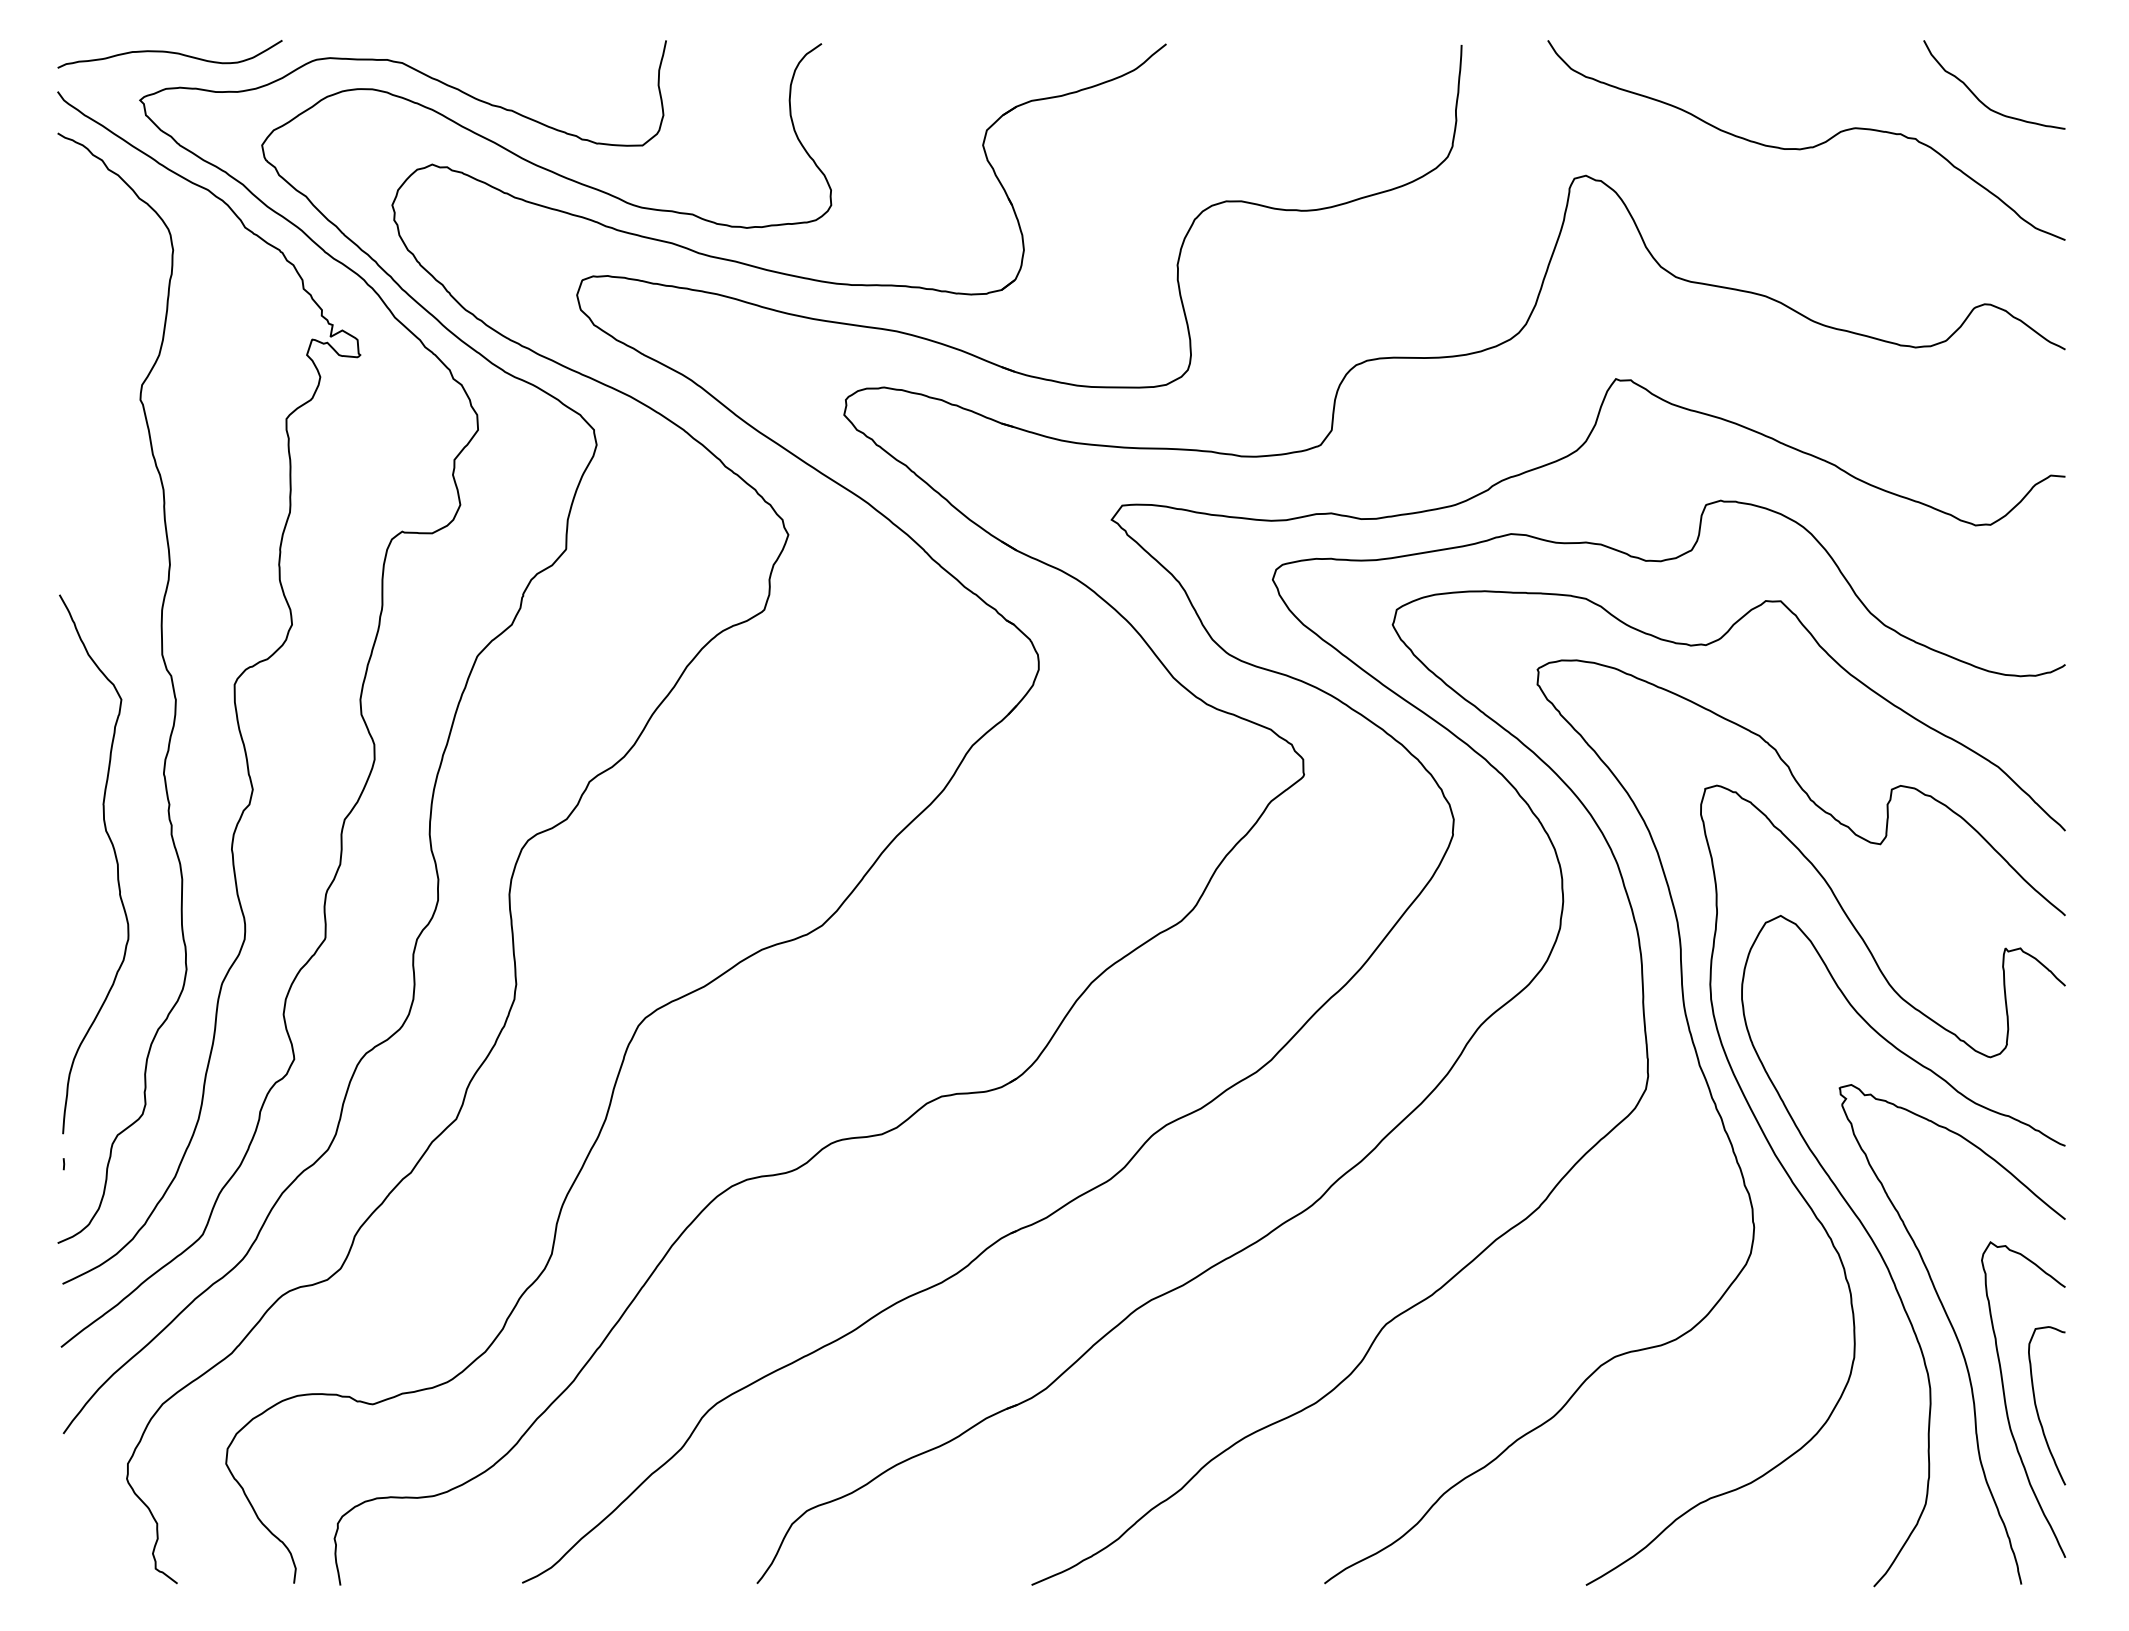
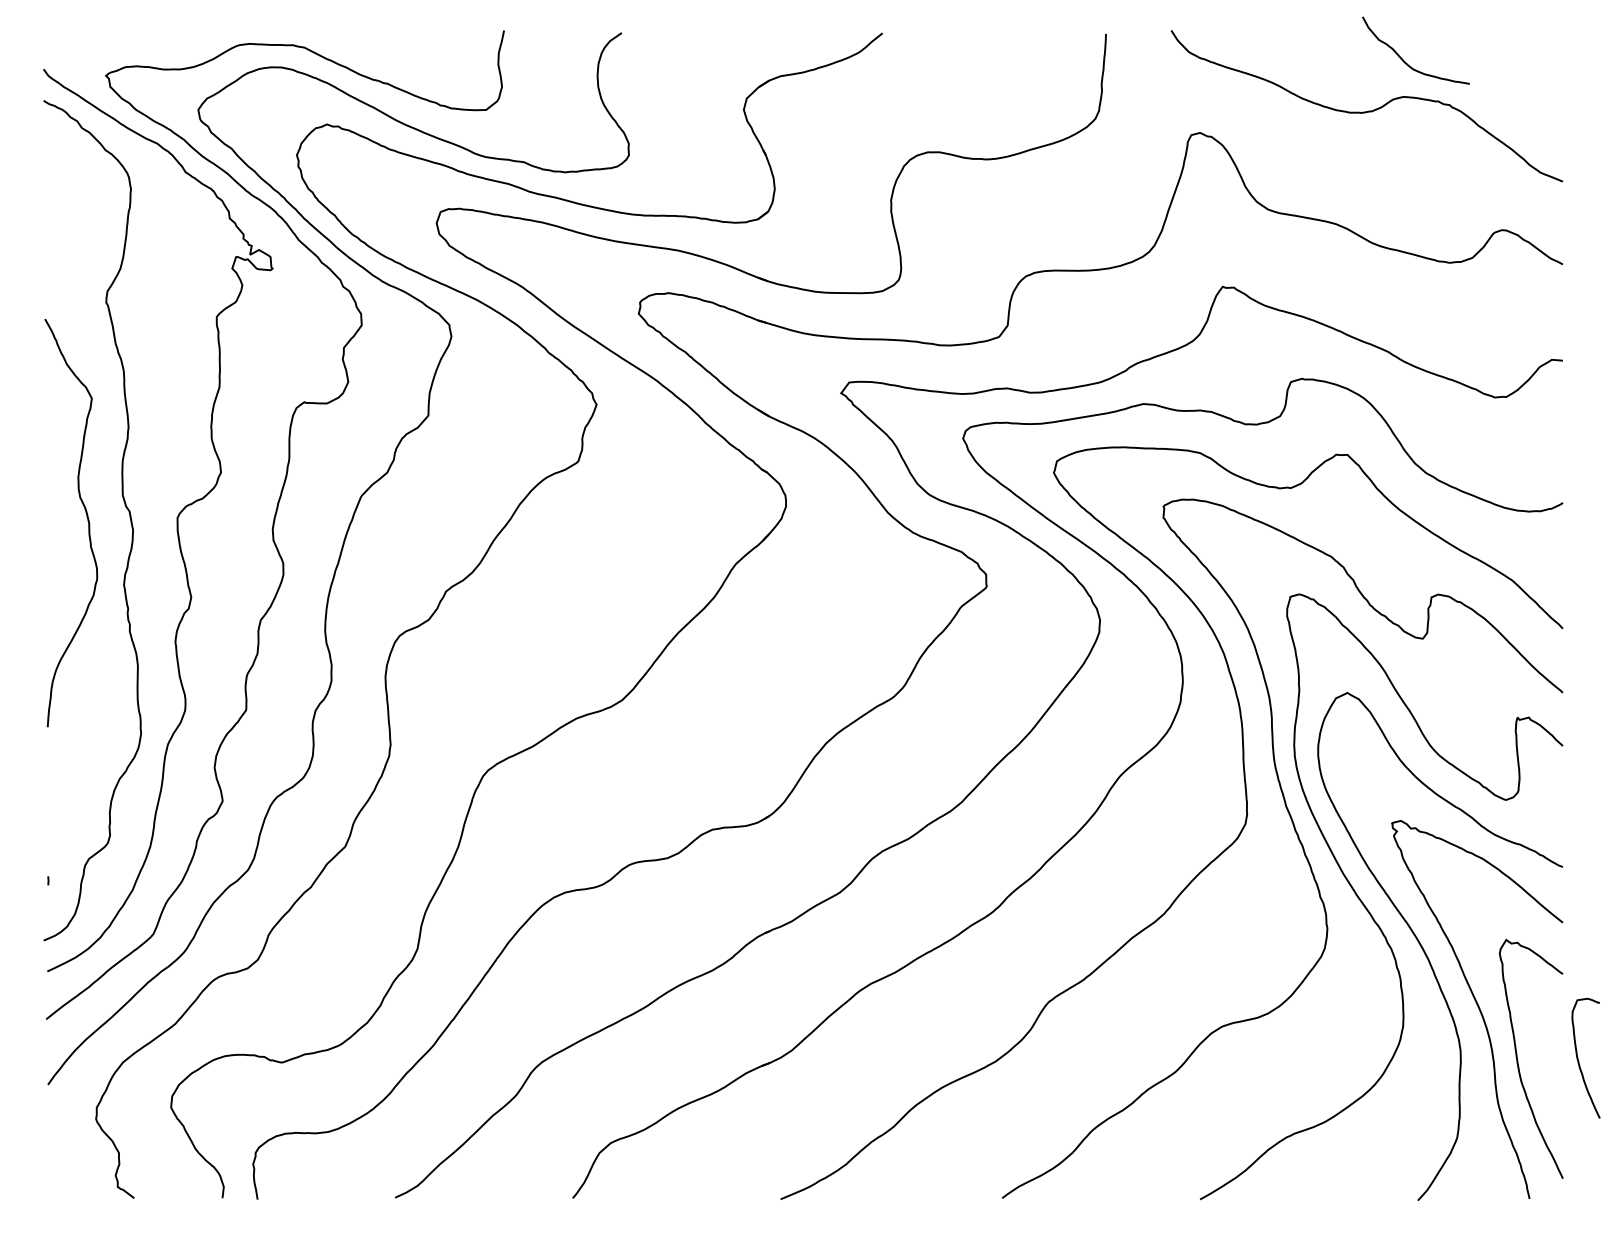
curve: (169, 53) -> (128, 40), removed
curve: (1977, 96) -> (1403, 59), moved
curve: (115, 859) -> (87, 519), moved
curve: (2037, 1407) -> (1578, 1059), moved

